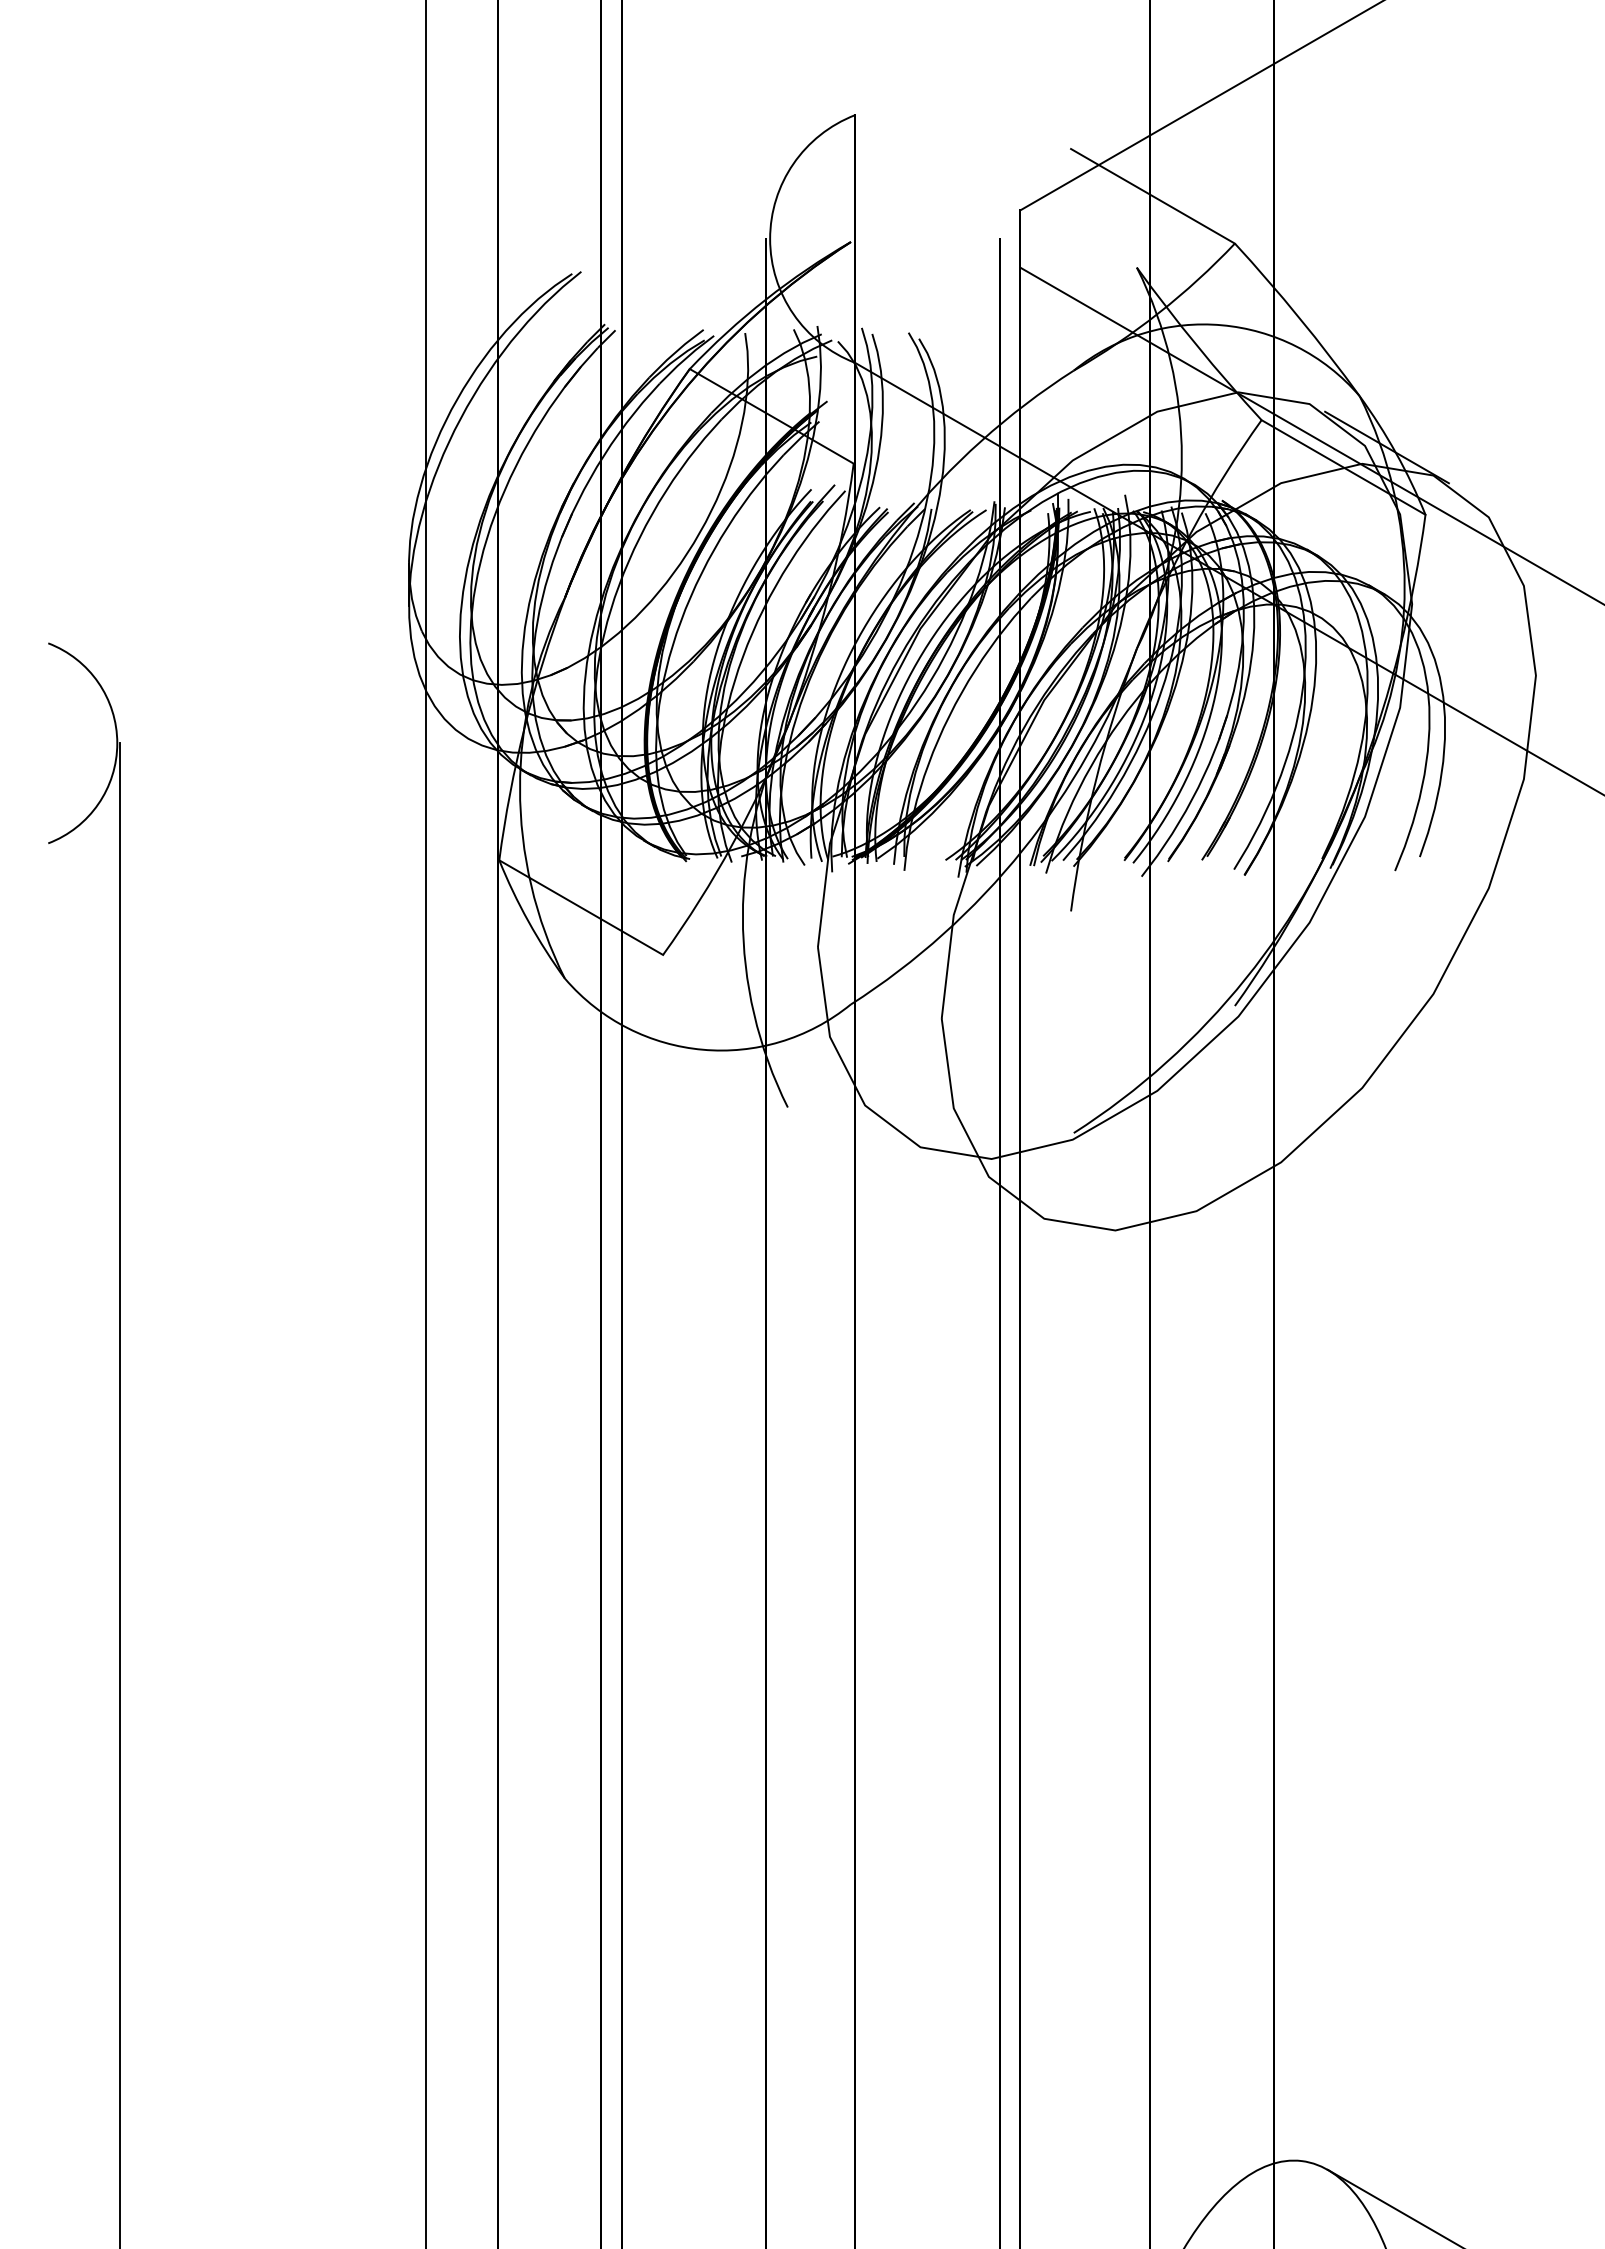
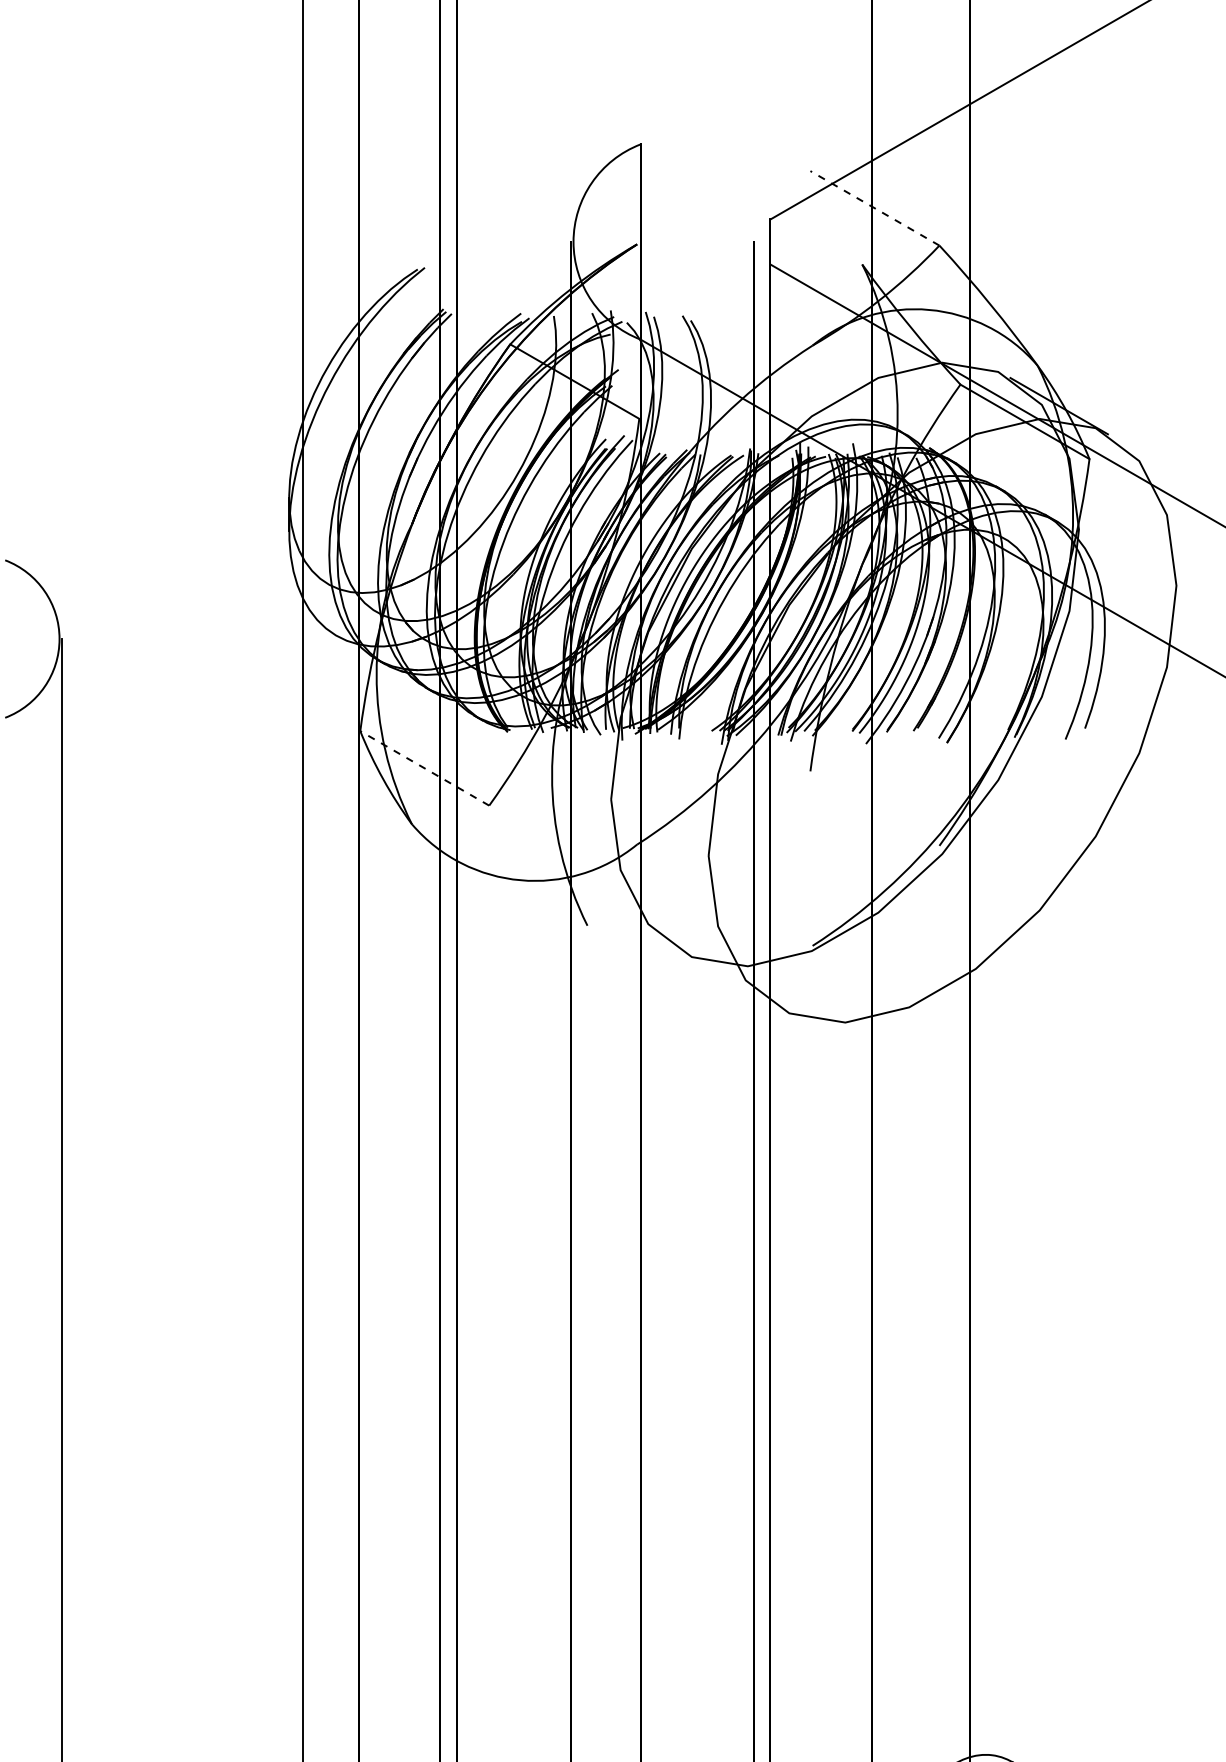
line: (1152, 196) -> (874, 208), solid -> dashed
line: (581, 907) -> (425, 768), solid -> dashed

